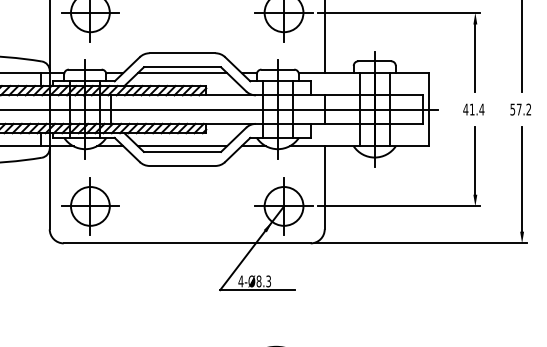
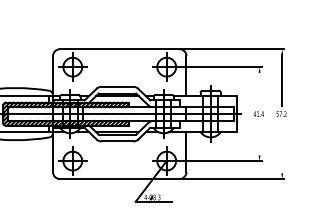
line: (475, 56) -> (259, 88), removed
line: (475, 159) -> (259, 138), removed
line: (522, 178) -> (282, 147), removed

